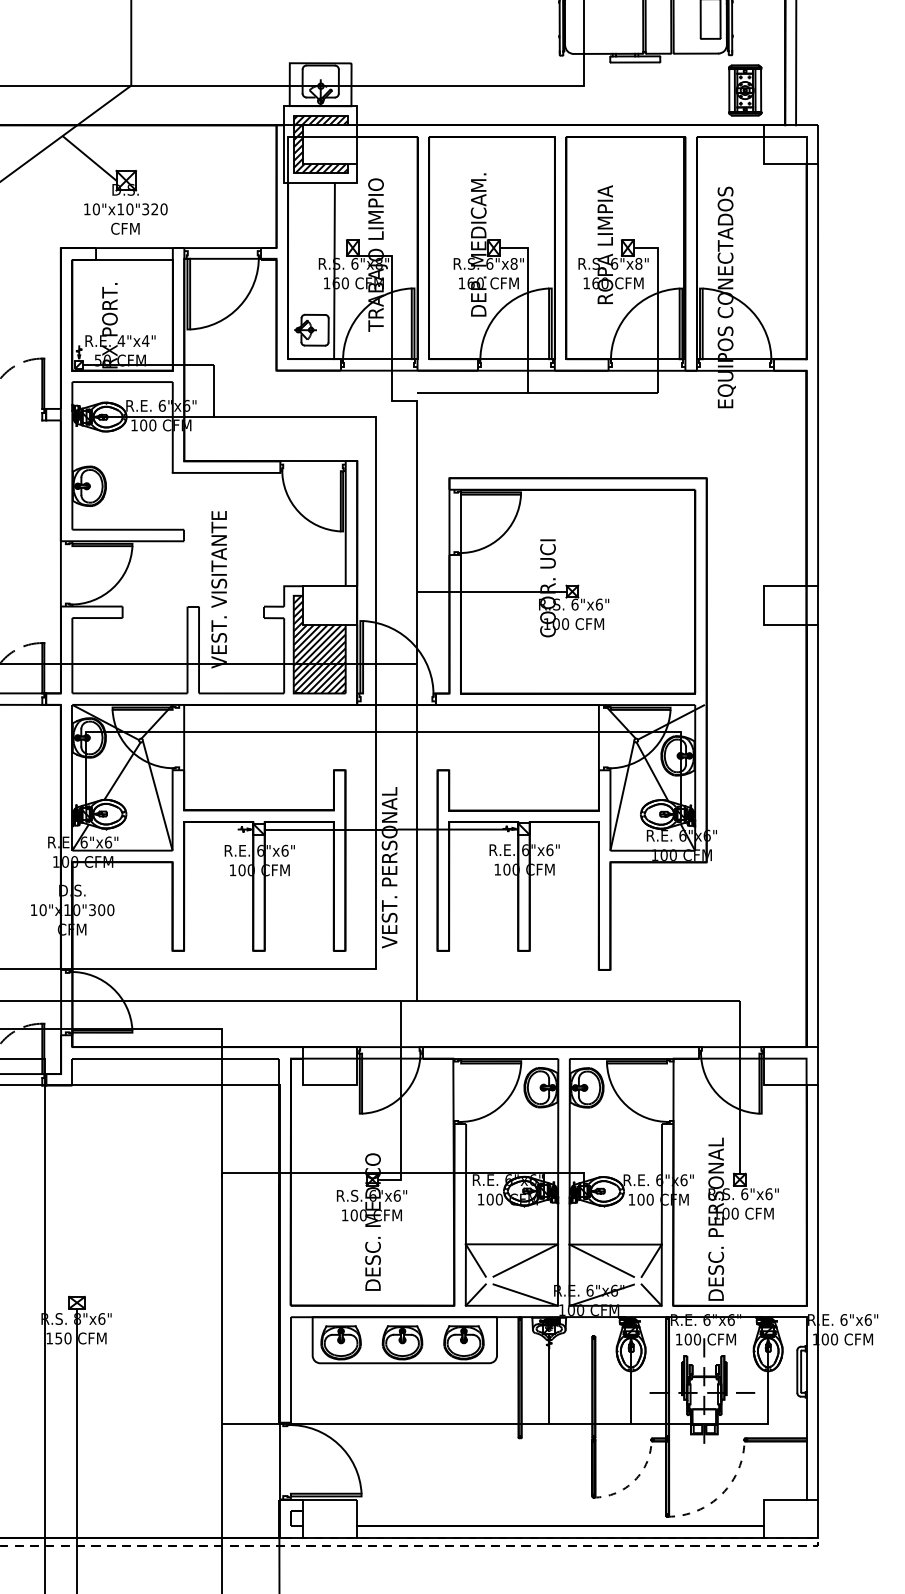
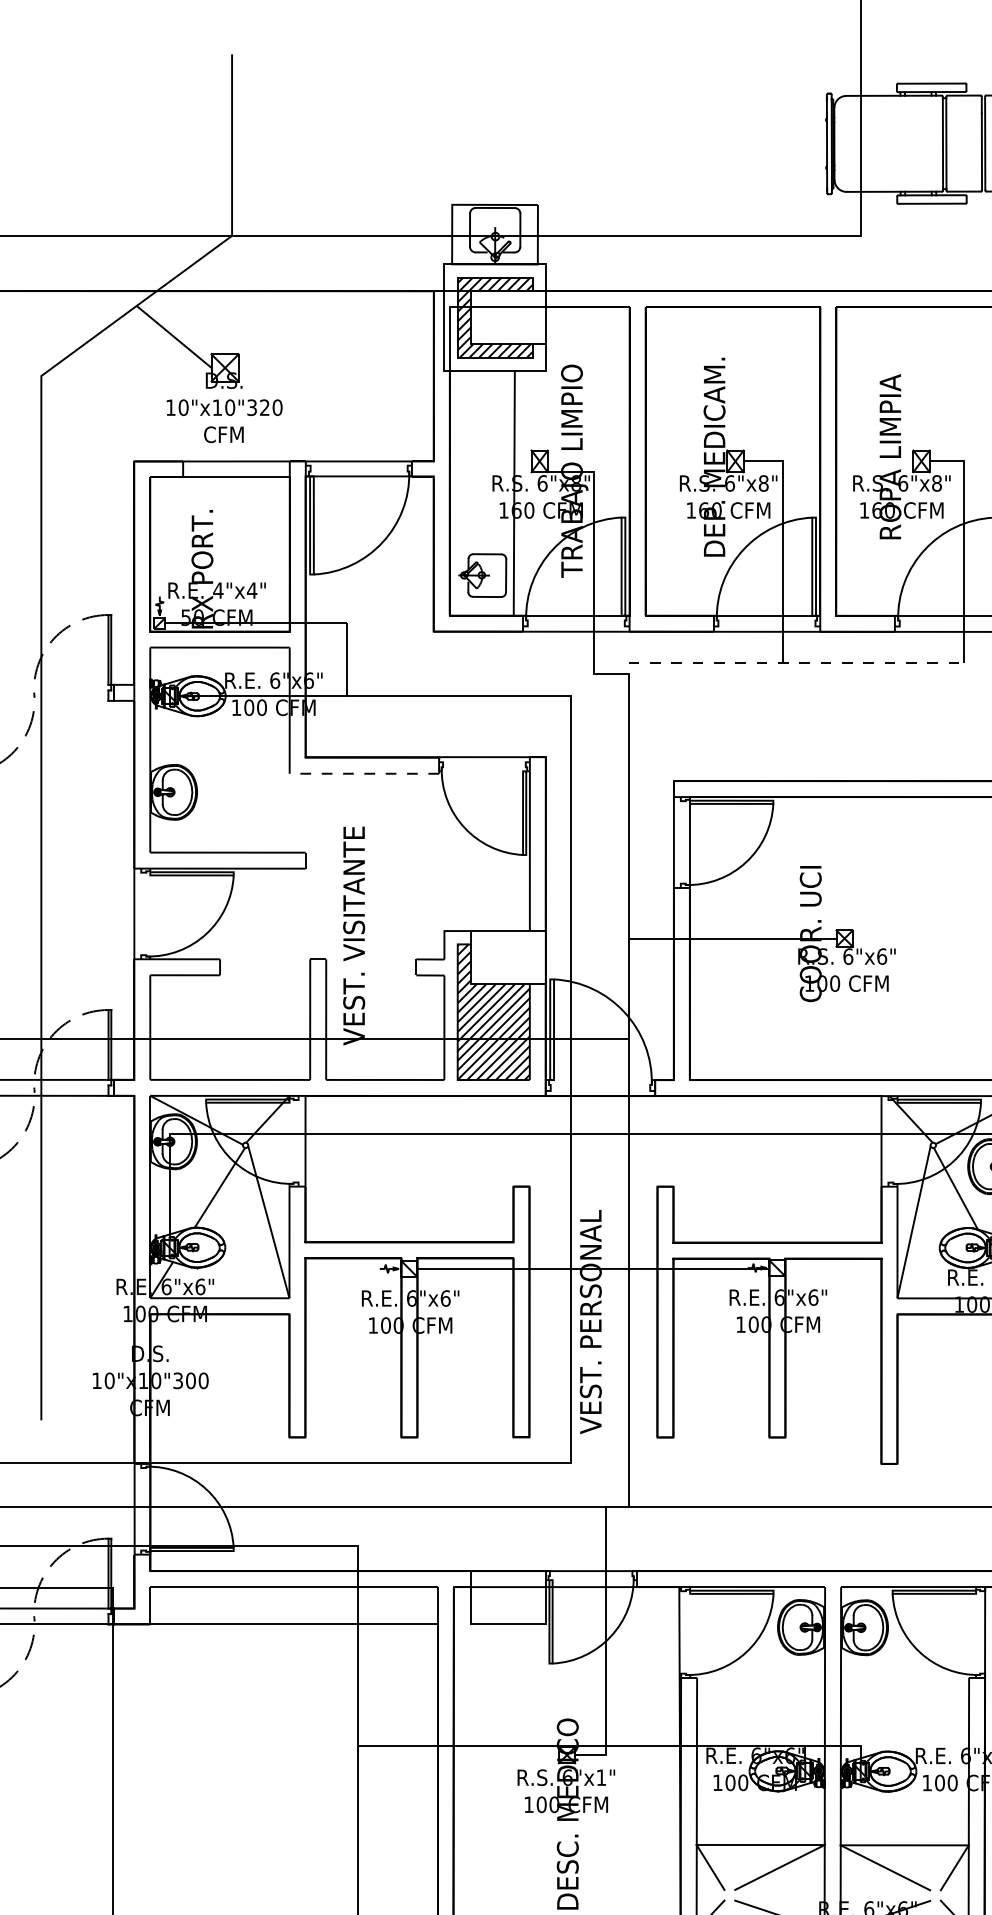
line: (537, 393) -> (796, 663), solid -> dashed
line: (226, 472) -> (364, 773), solid -> dashed
text: (396, 1195) -> (600, 1777), 6"x6" -> 6"x1"

